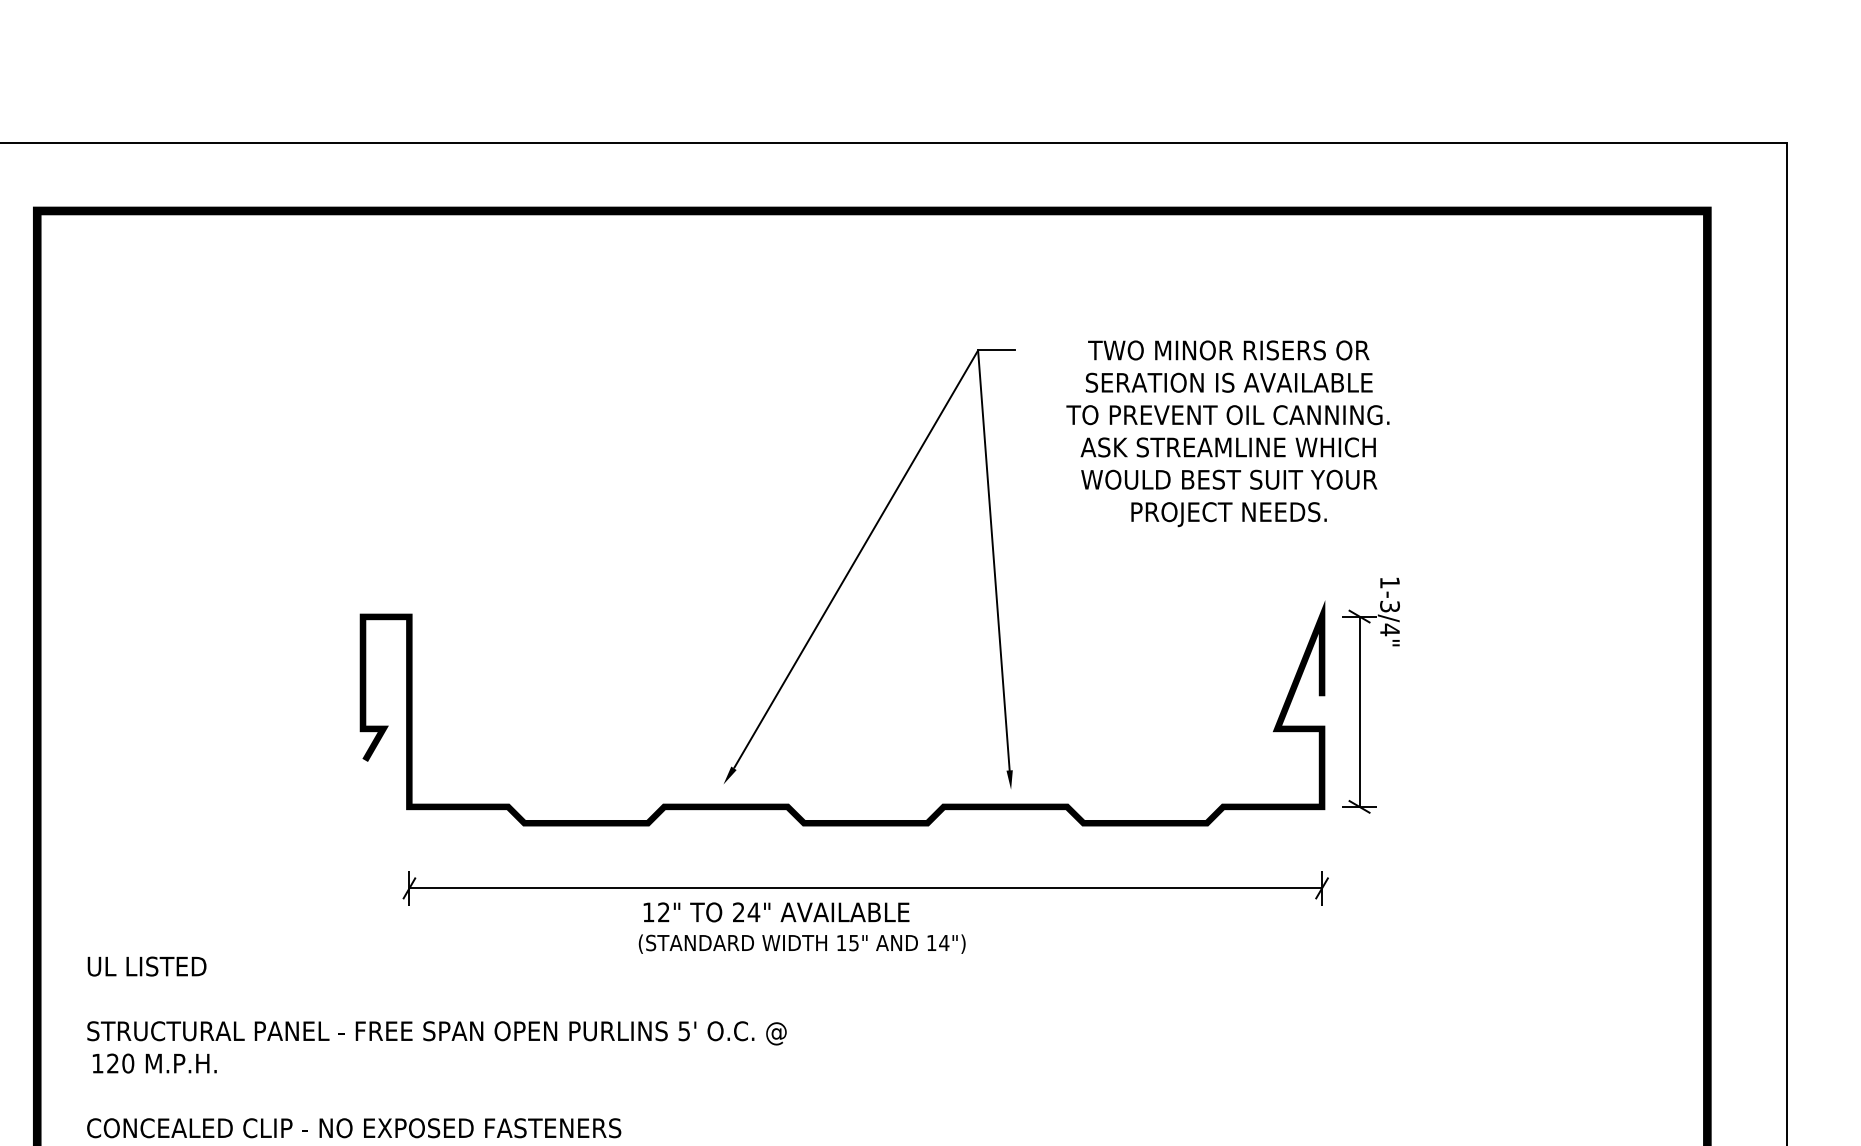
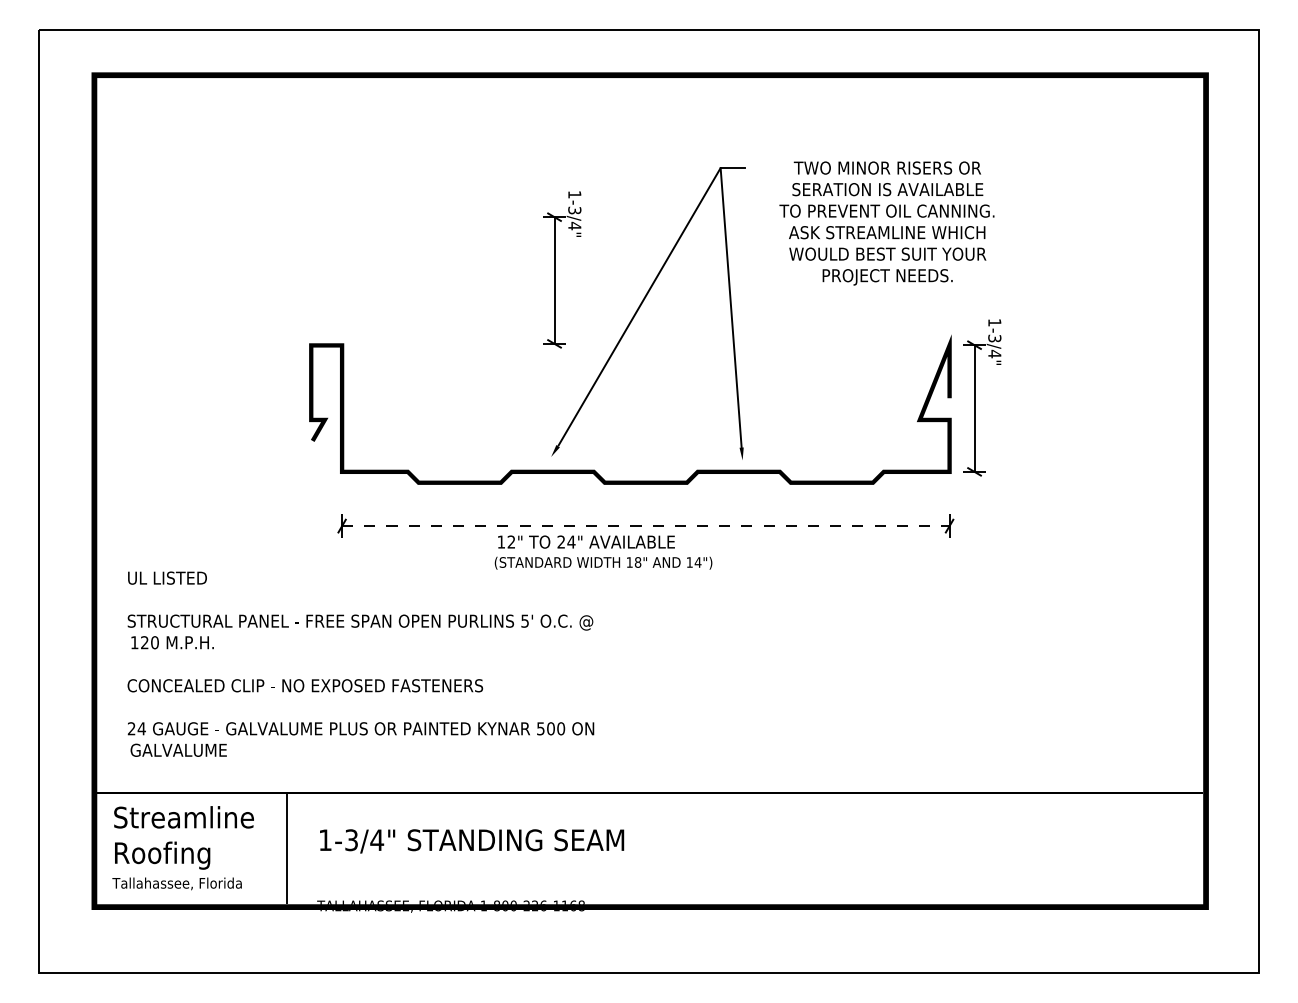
part: (729, 502) -> (555, 269), added
line: (865, 888) -> (645, 526), solid -> dashed
text: (853, 943) -> (637, 562), 15" -> 18"

